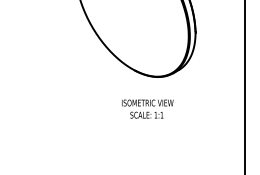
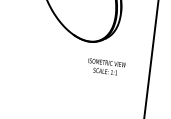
text: (147, 108) -> (106, 66), moved

